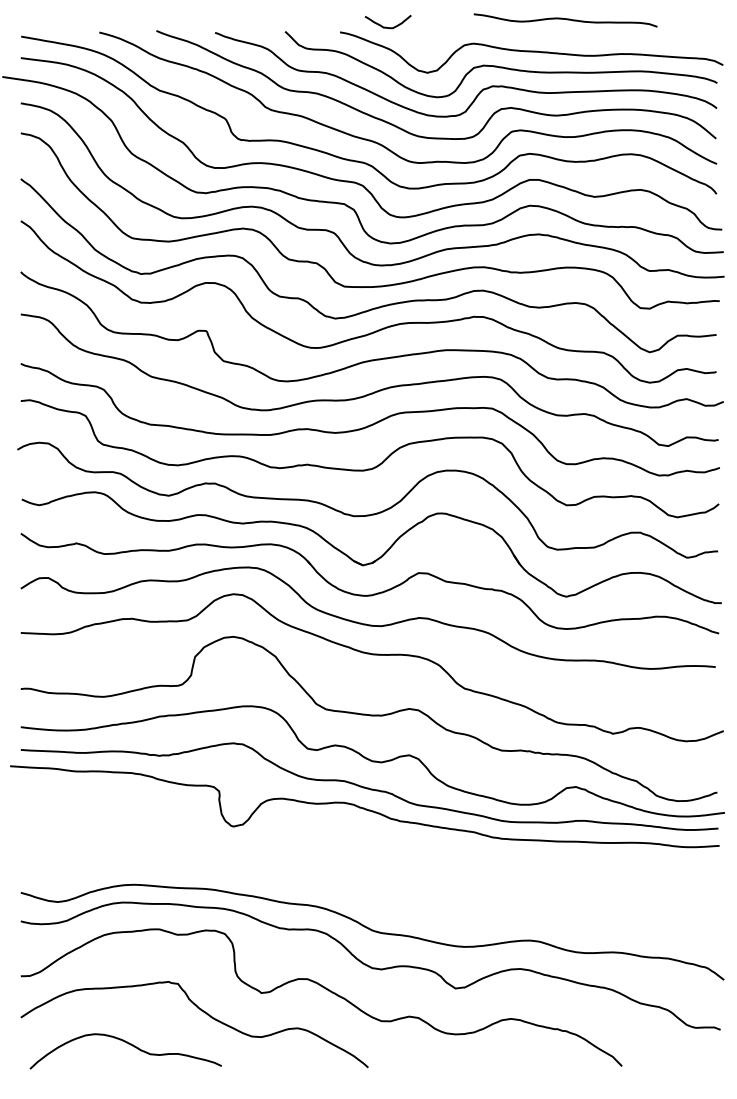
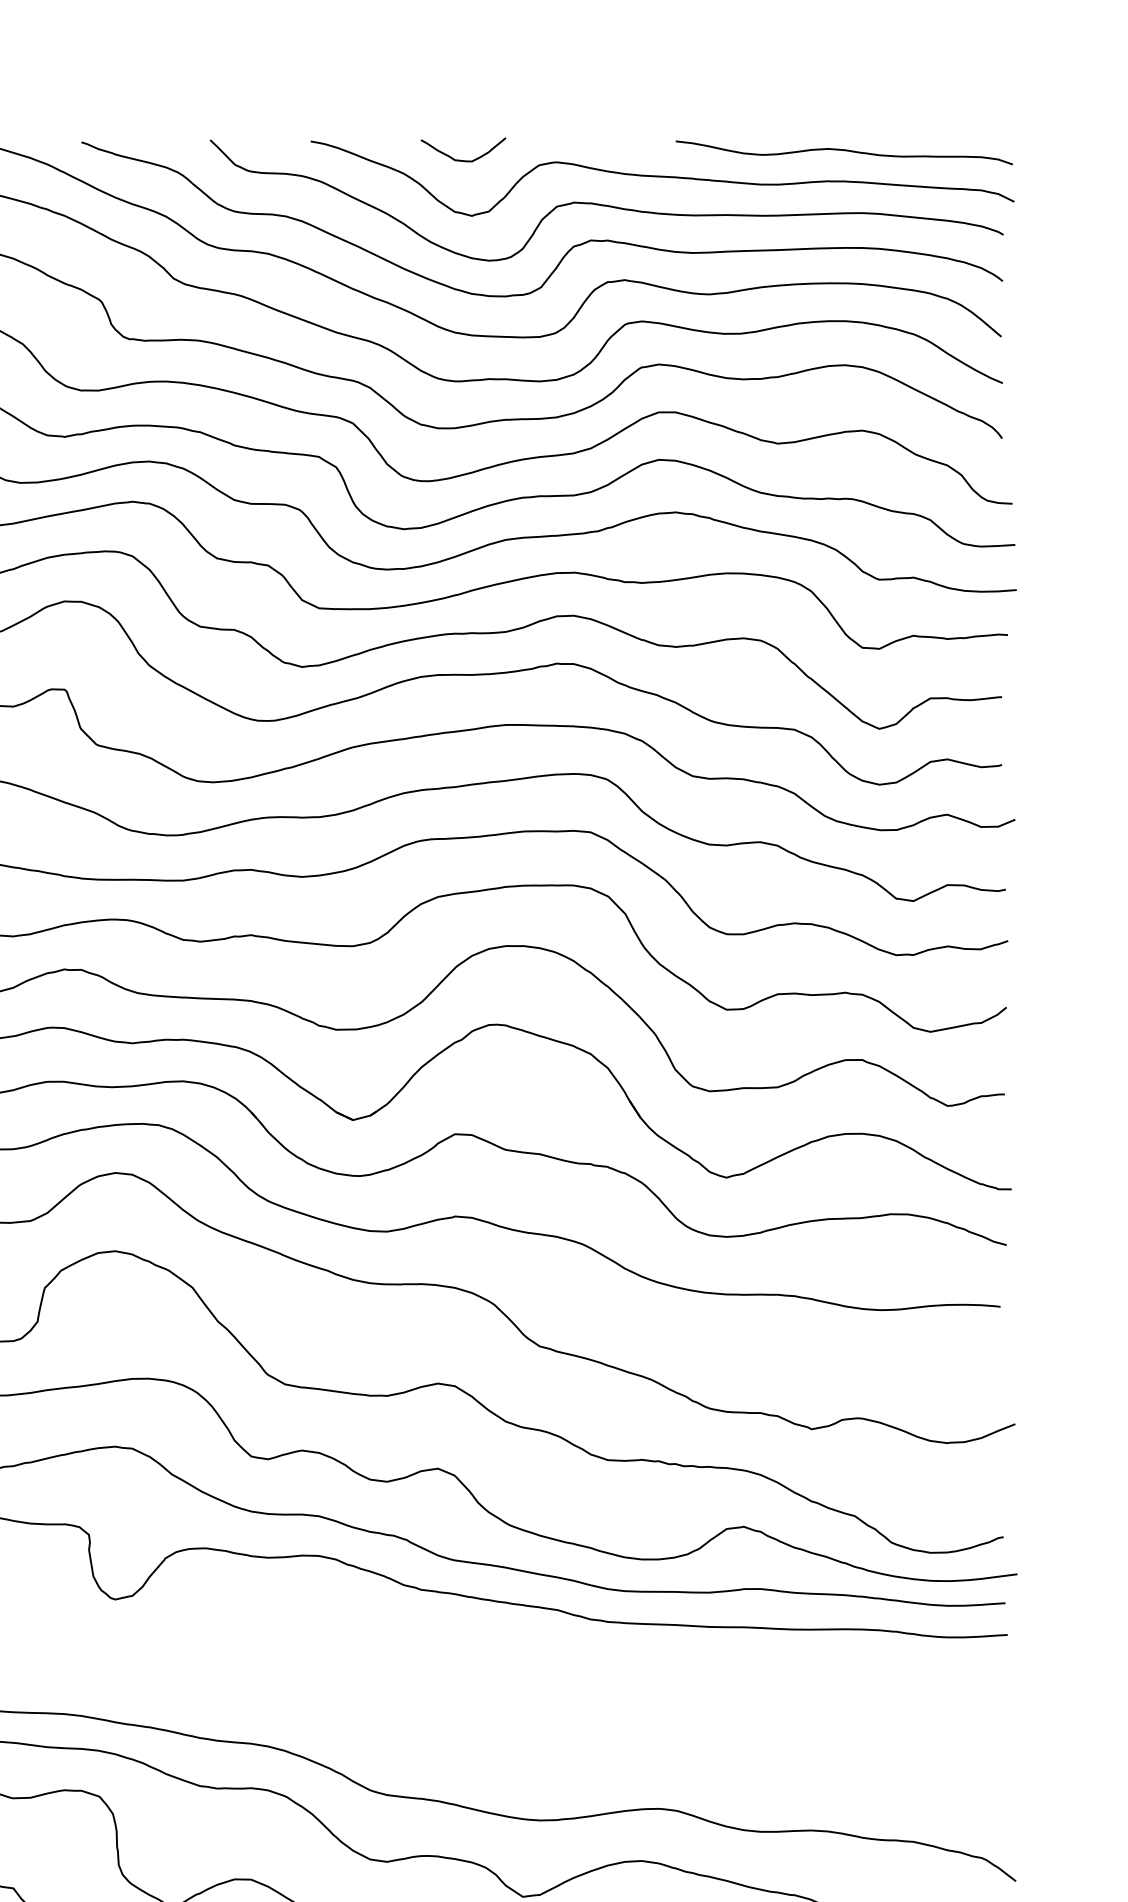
curve: (565, 19) -> (844, 150), moved
curve: (386, 26) -> (460, 158), moved

